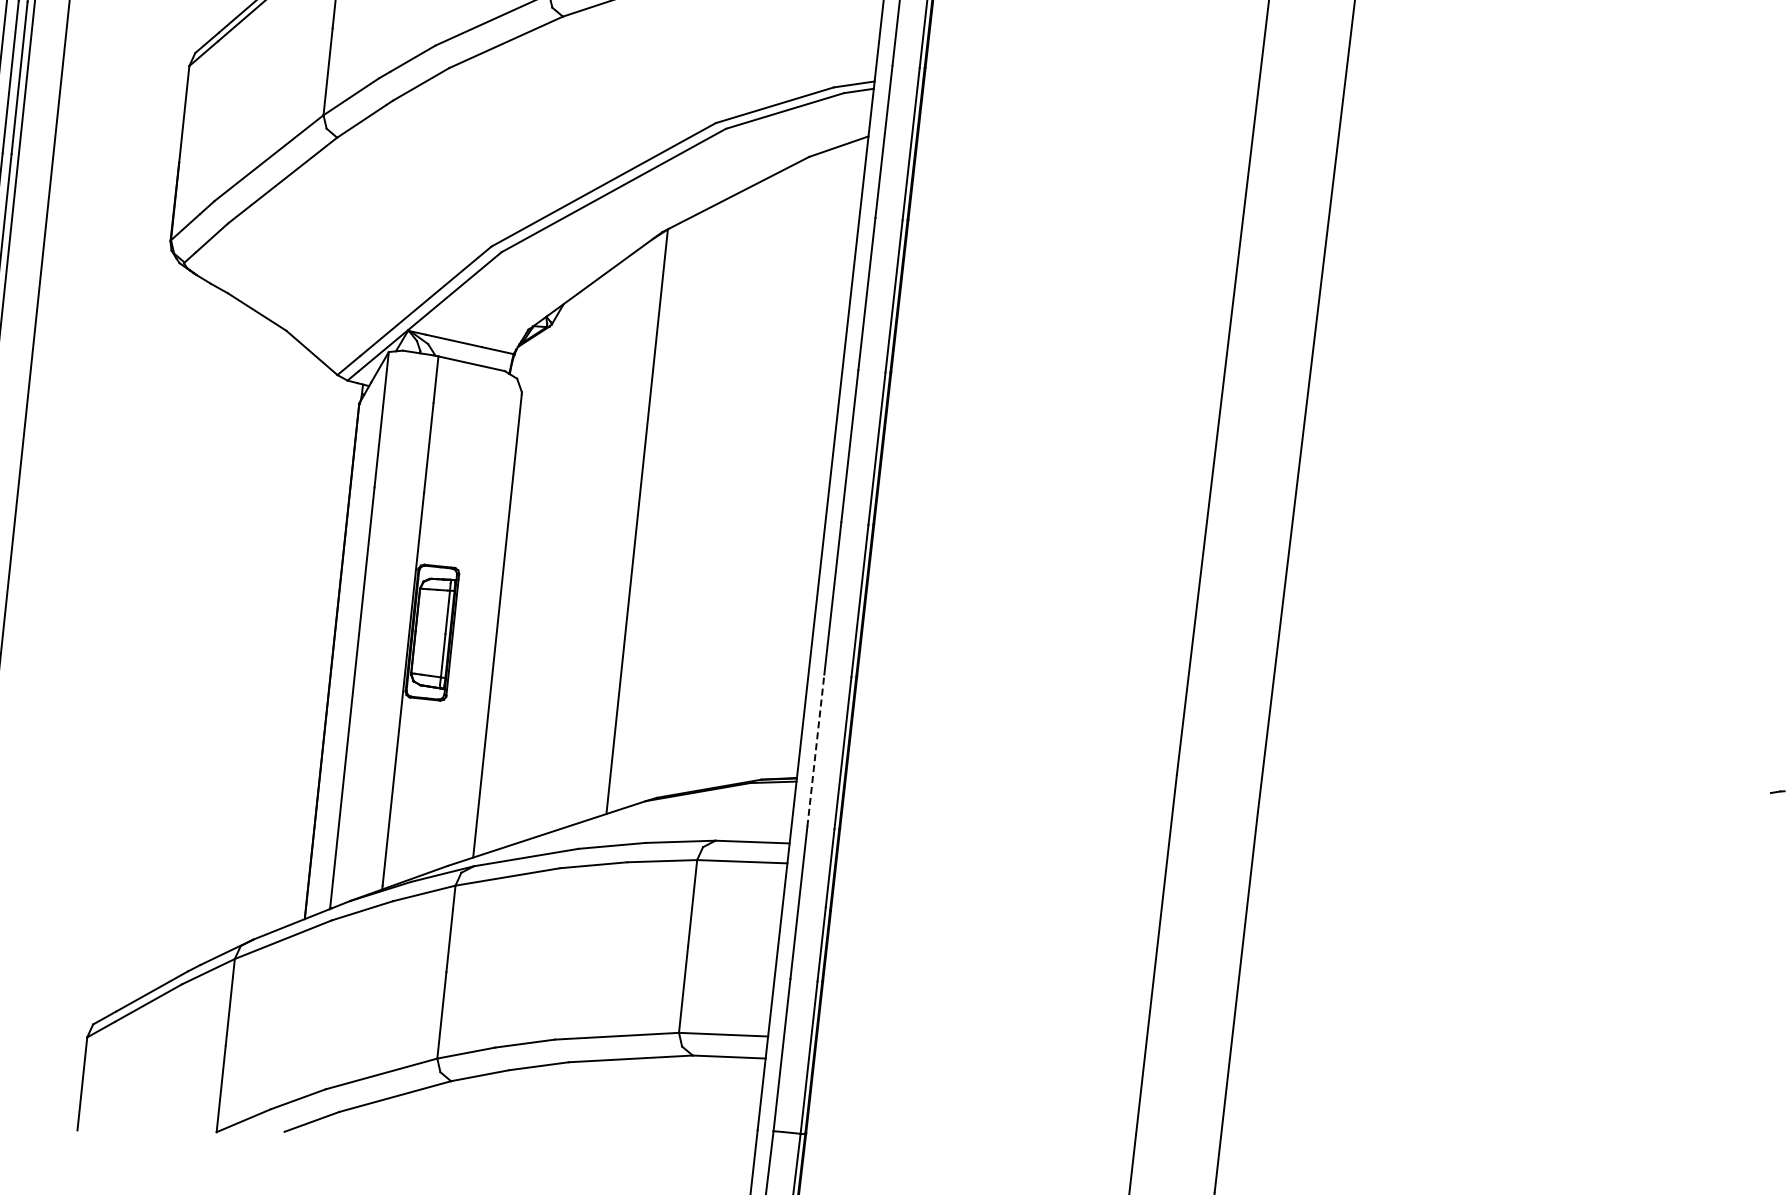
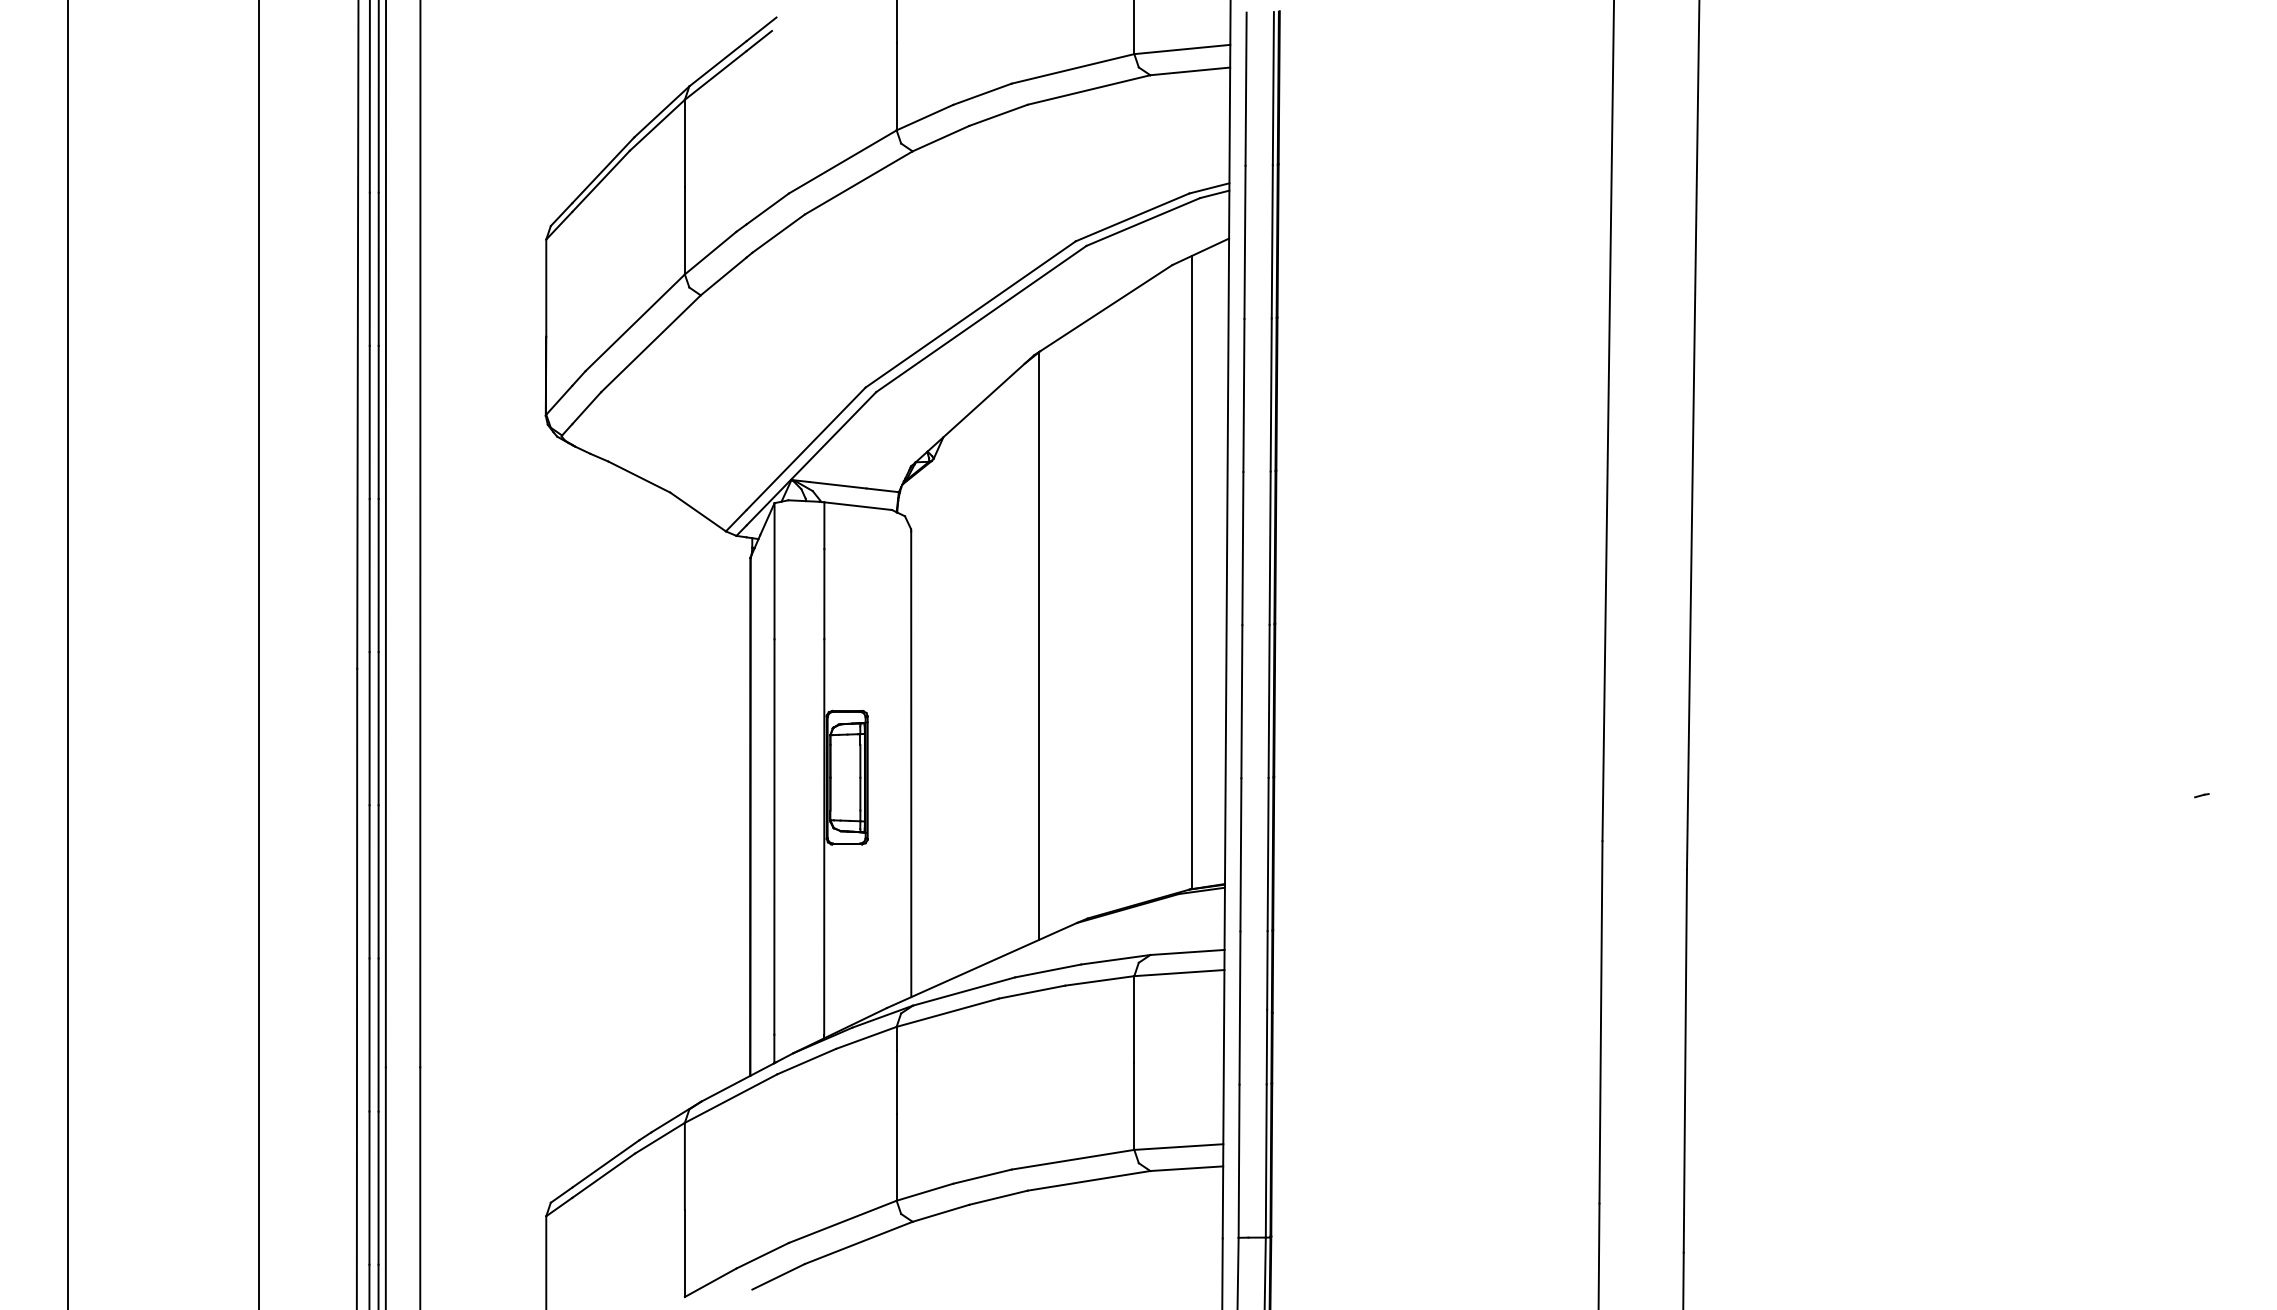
line: (797, 464) -> (1192, 572), added
line: (815, 750) -> (1240, 854), dashed -> solid

